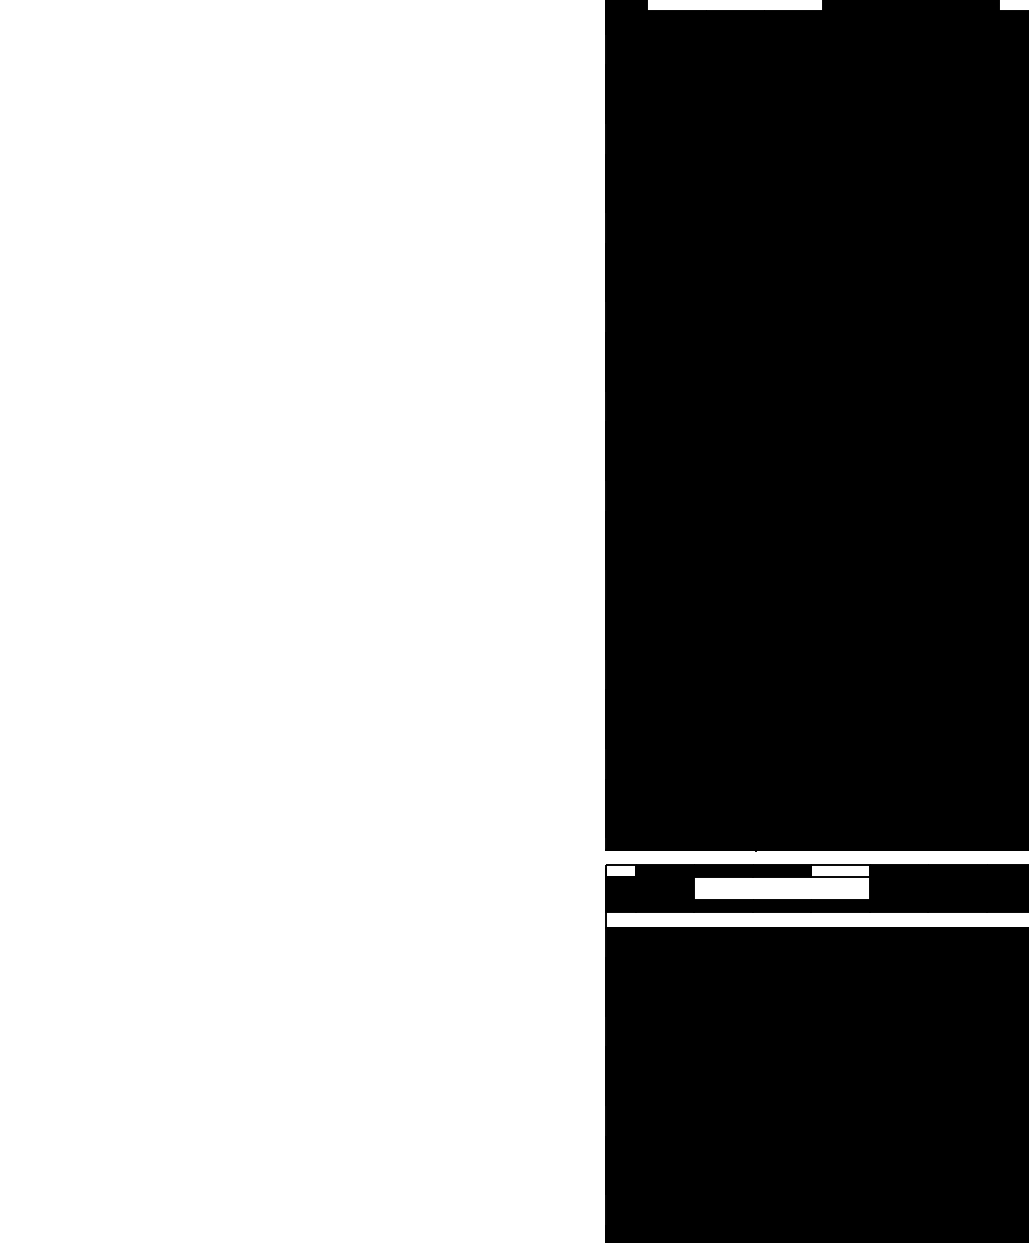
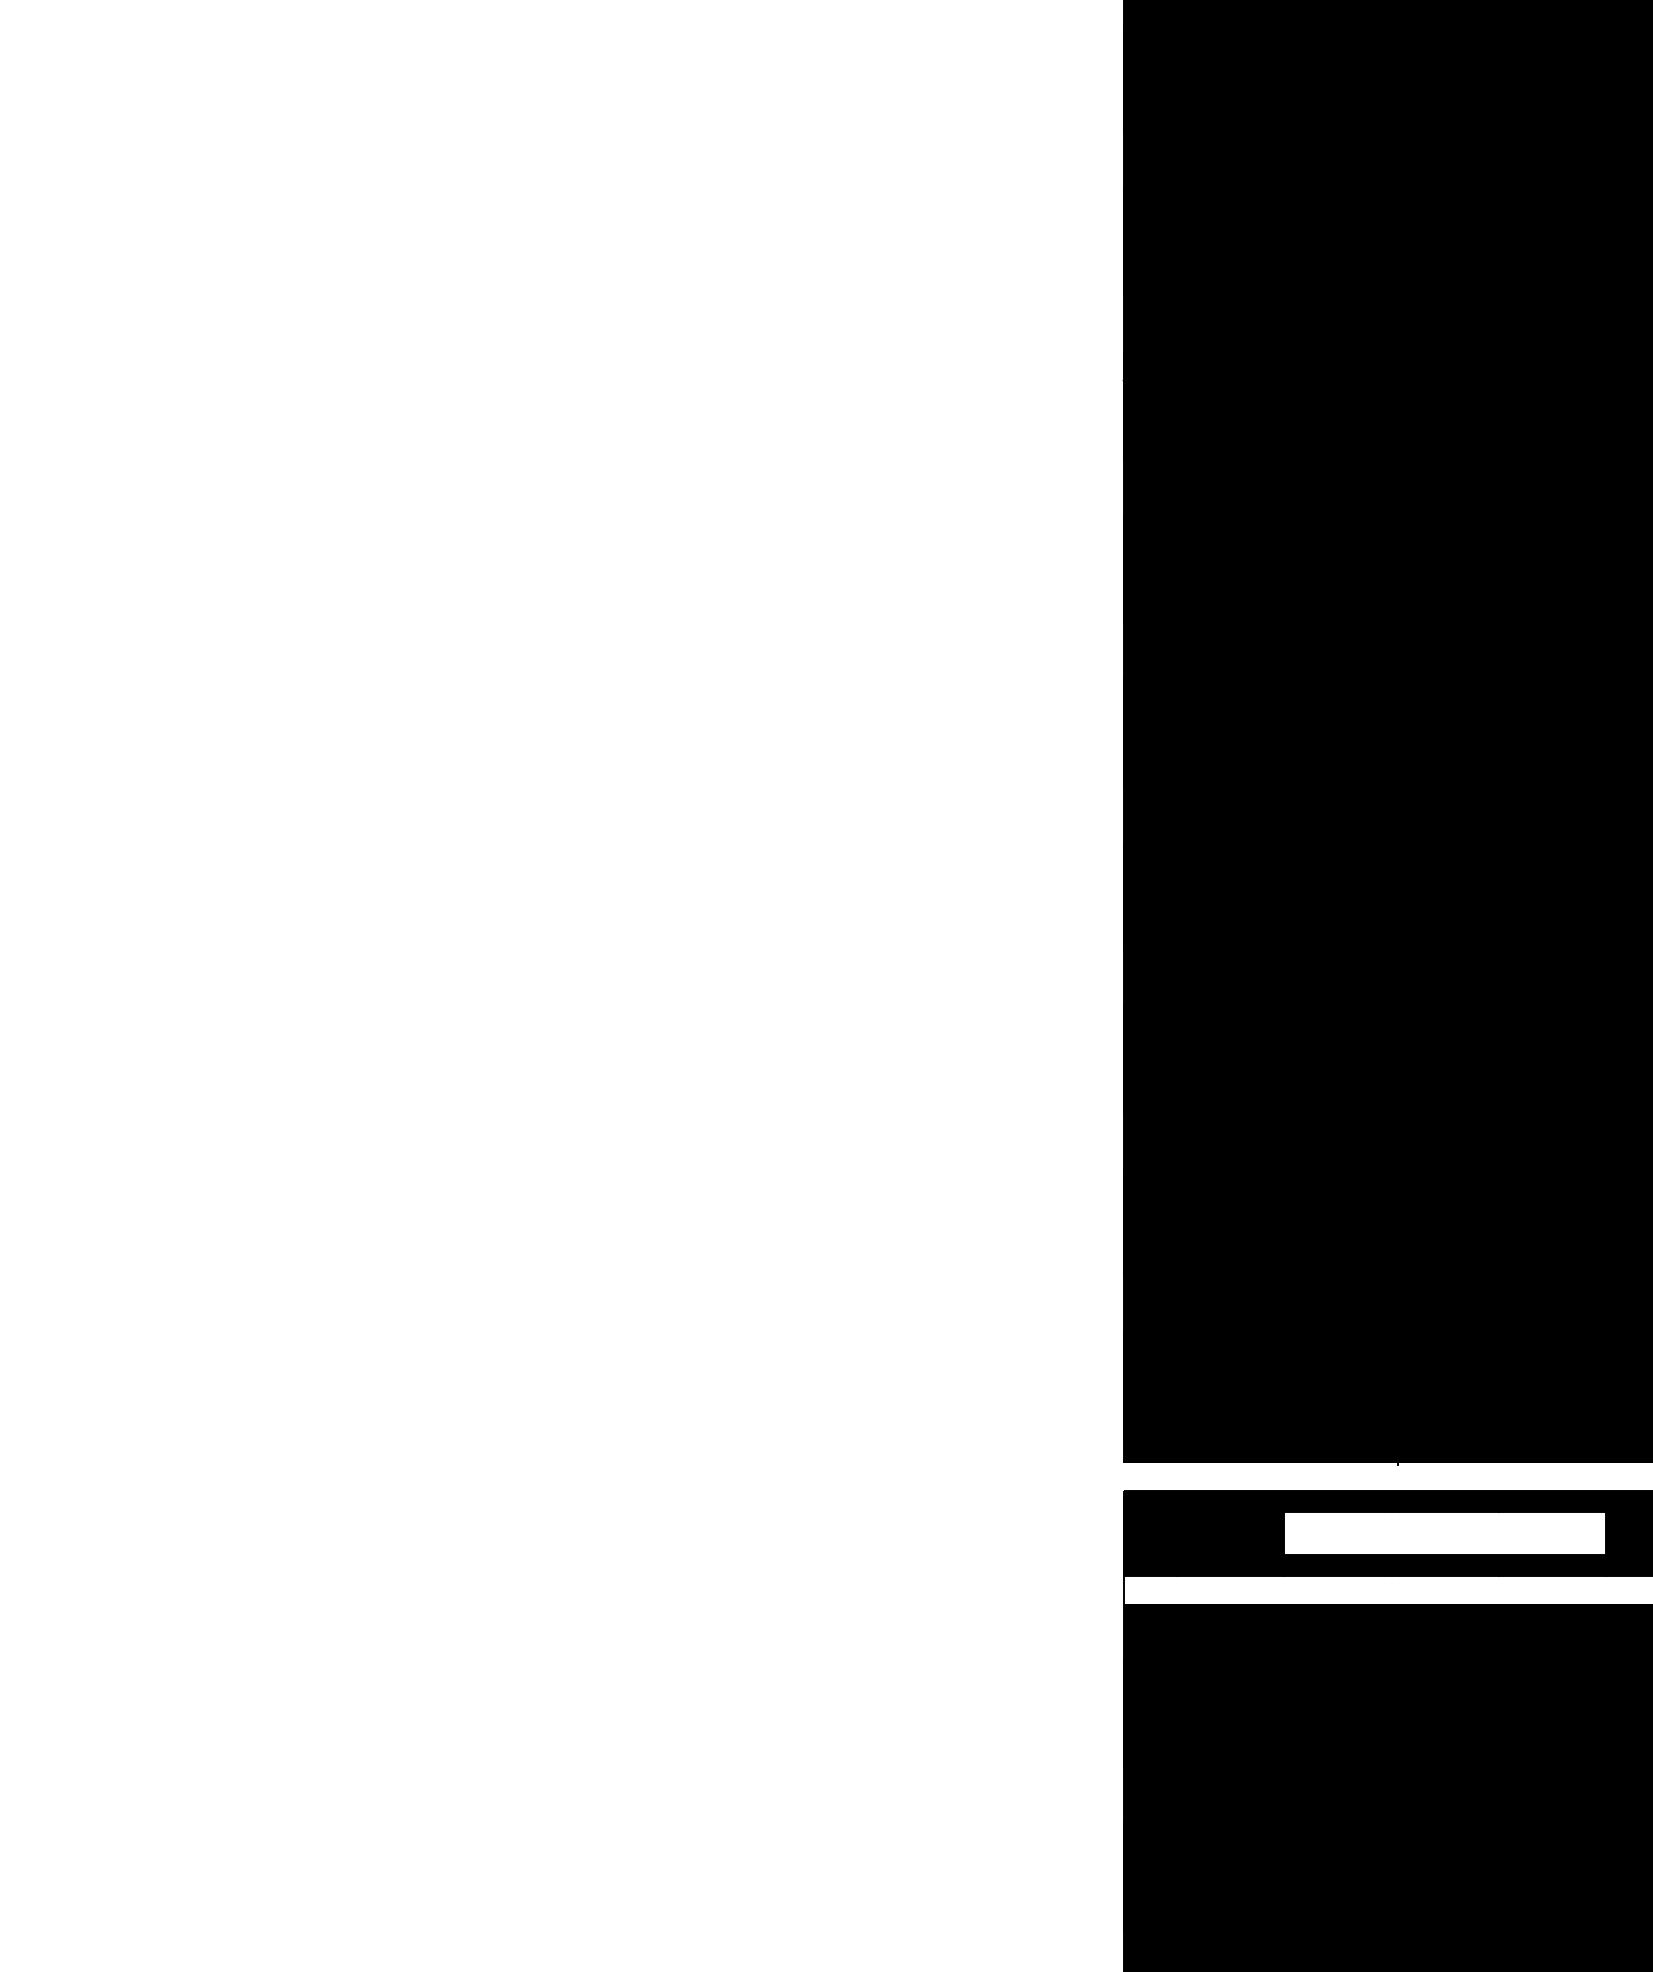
fill: (620, 870) -> (1149, 1500), added
fill: (840, 870) -> (1552, 1500), added

